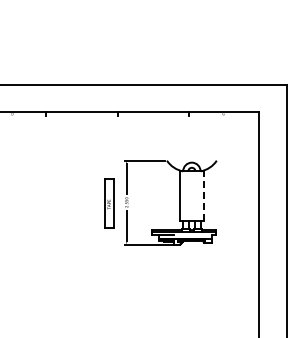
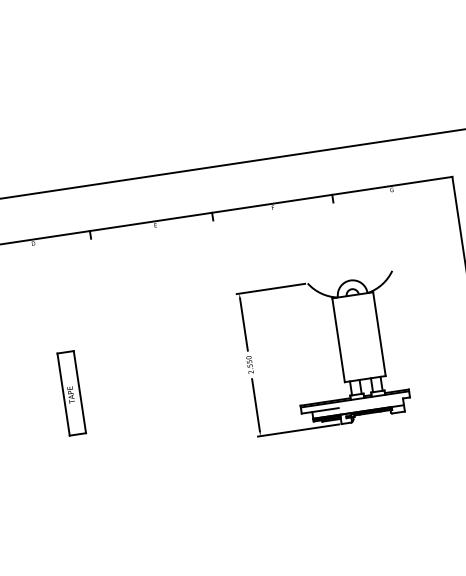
line: (203, 196) -> (378, 335), dashed -> solid
part: (109, 203) -> (71, 393), moved

